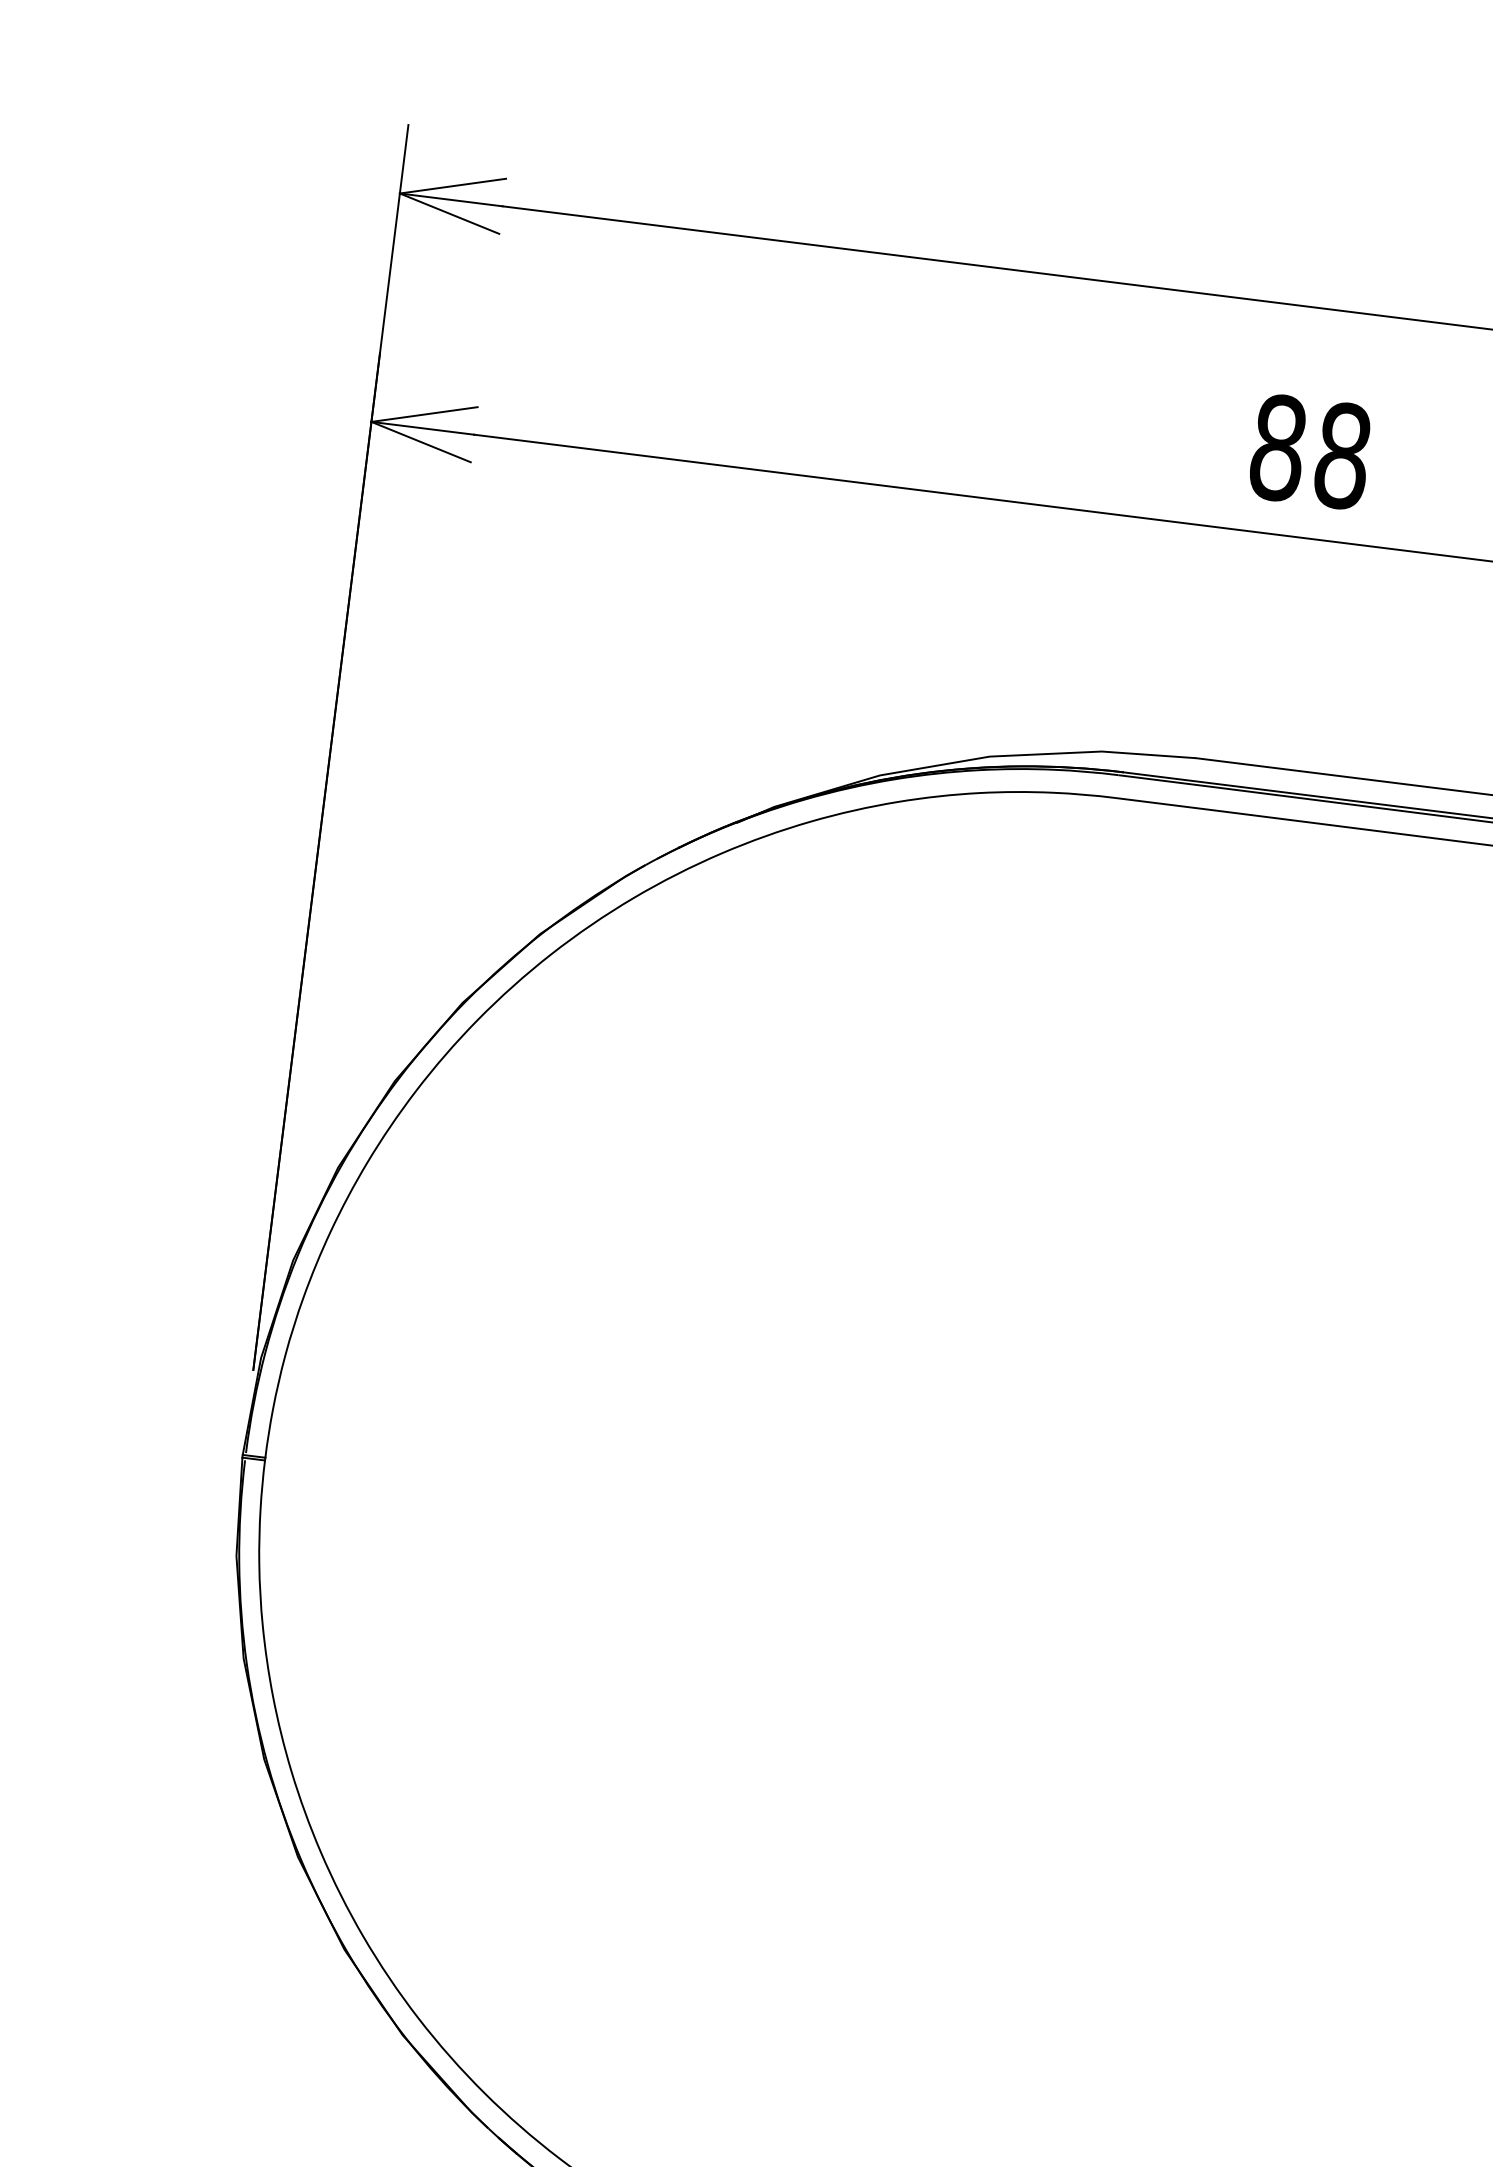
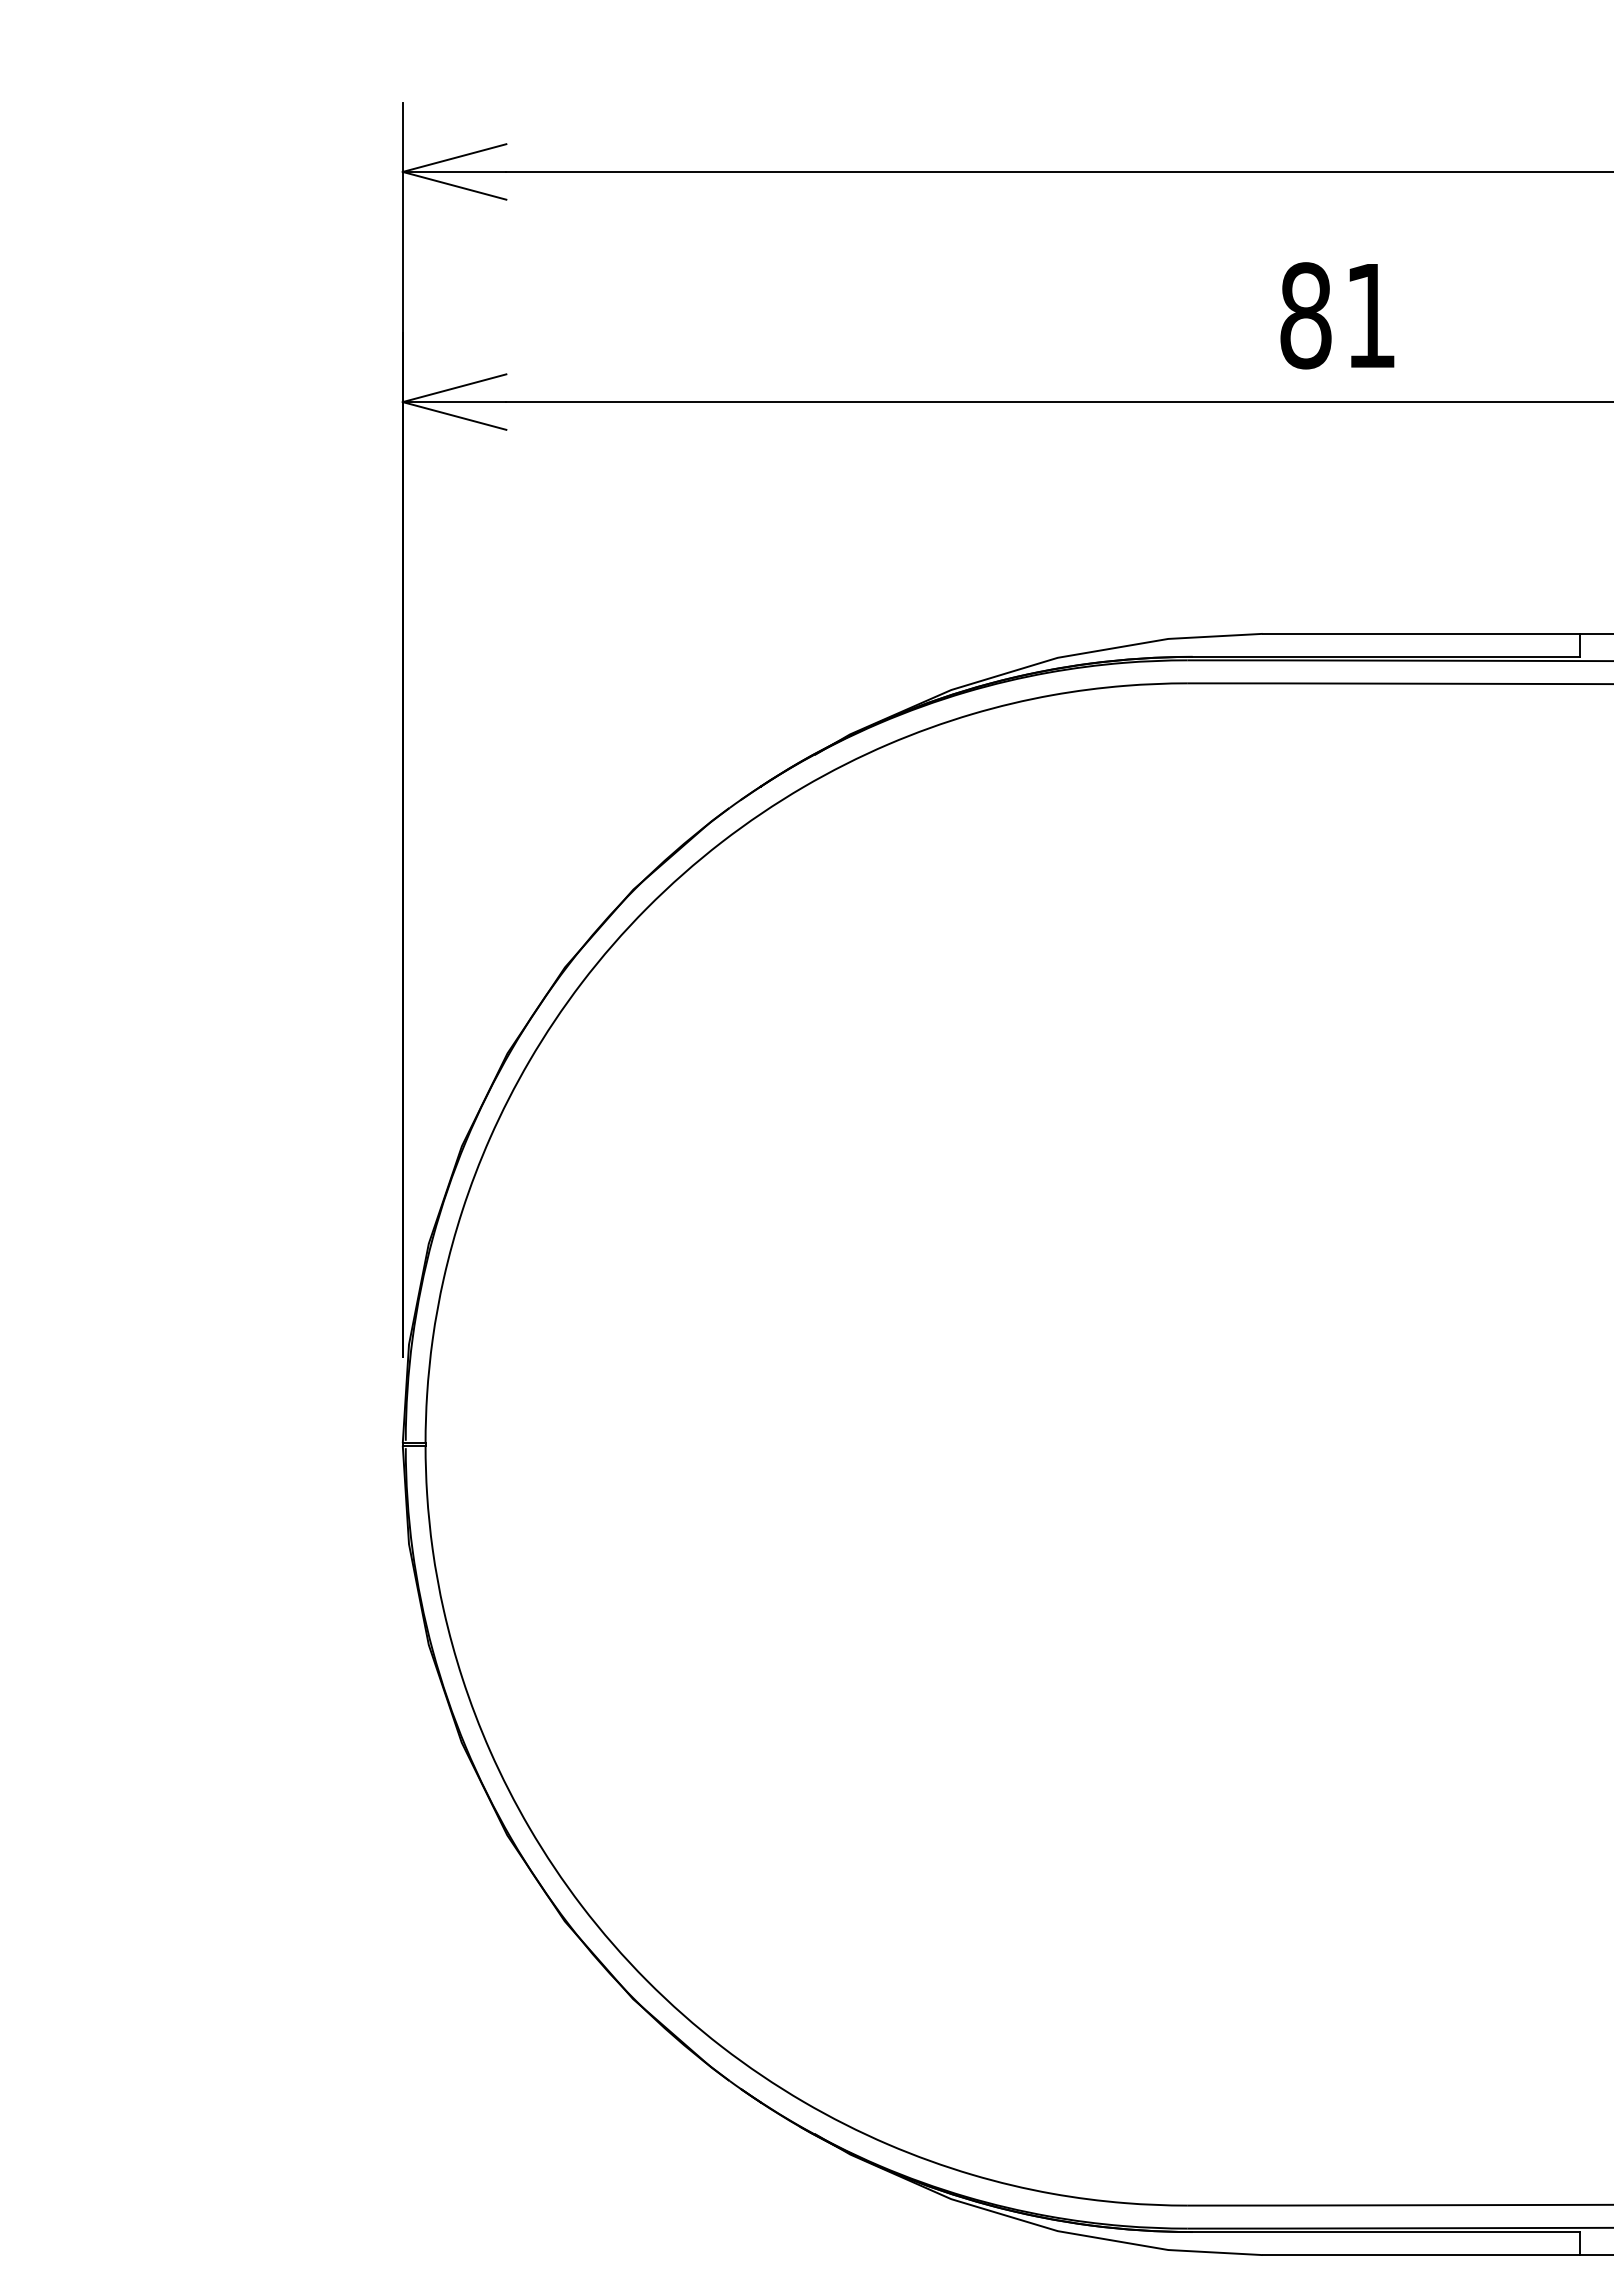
text: (1342, 455) -> (1370, 315), 88 -> 81

